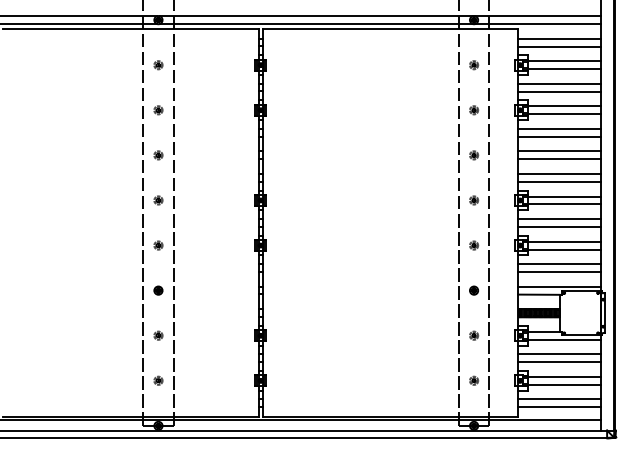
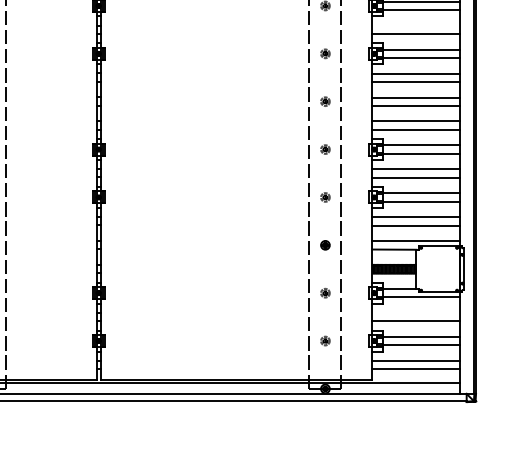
line: (559, 83) -> (416, 25), removed
line: (559, 354) -> (416, 313), removed

